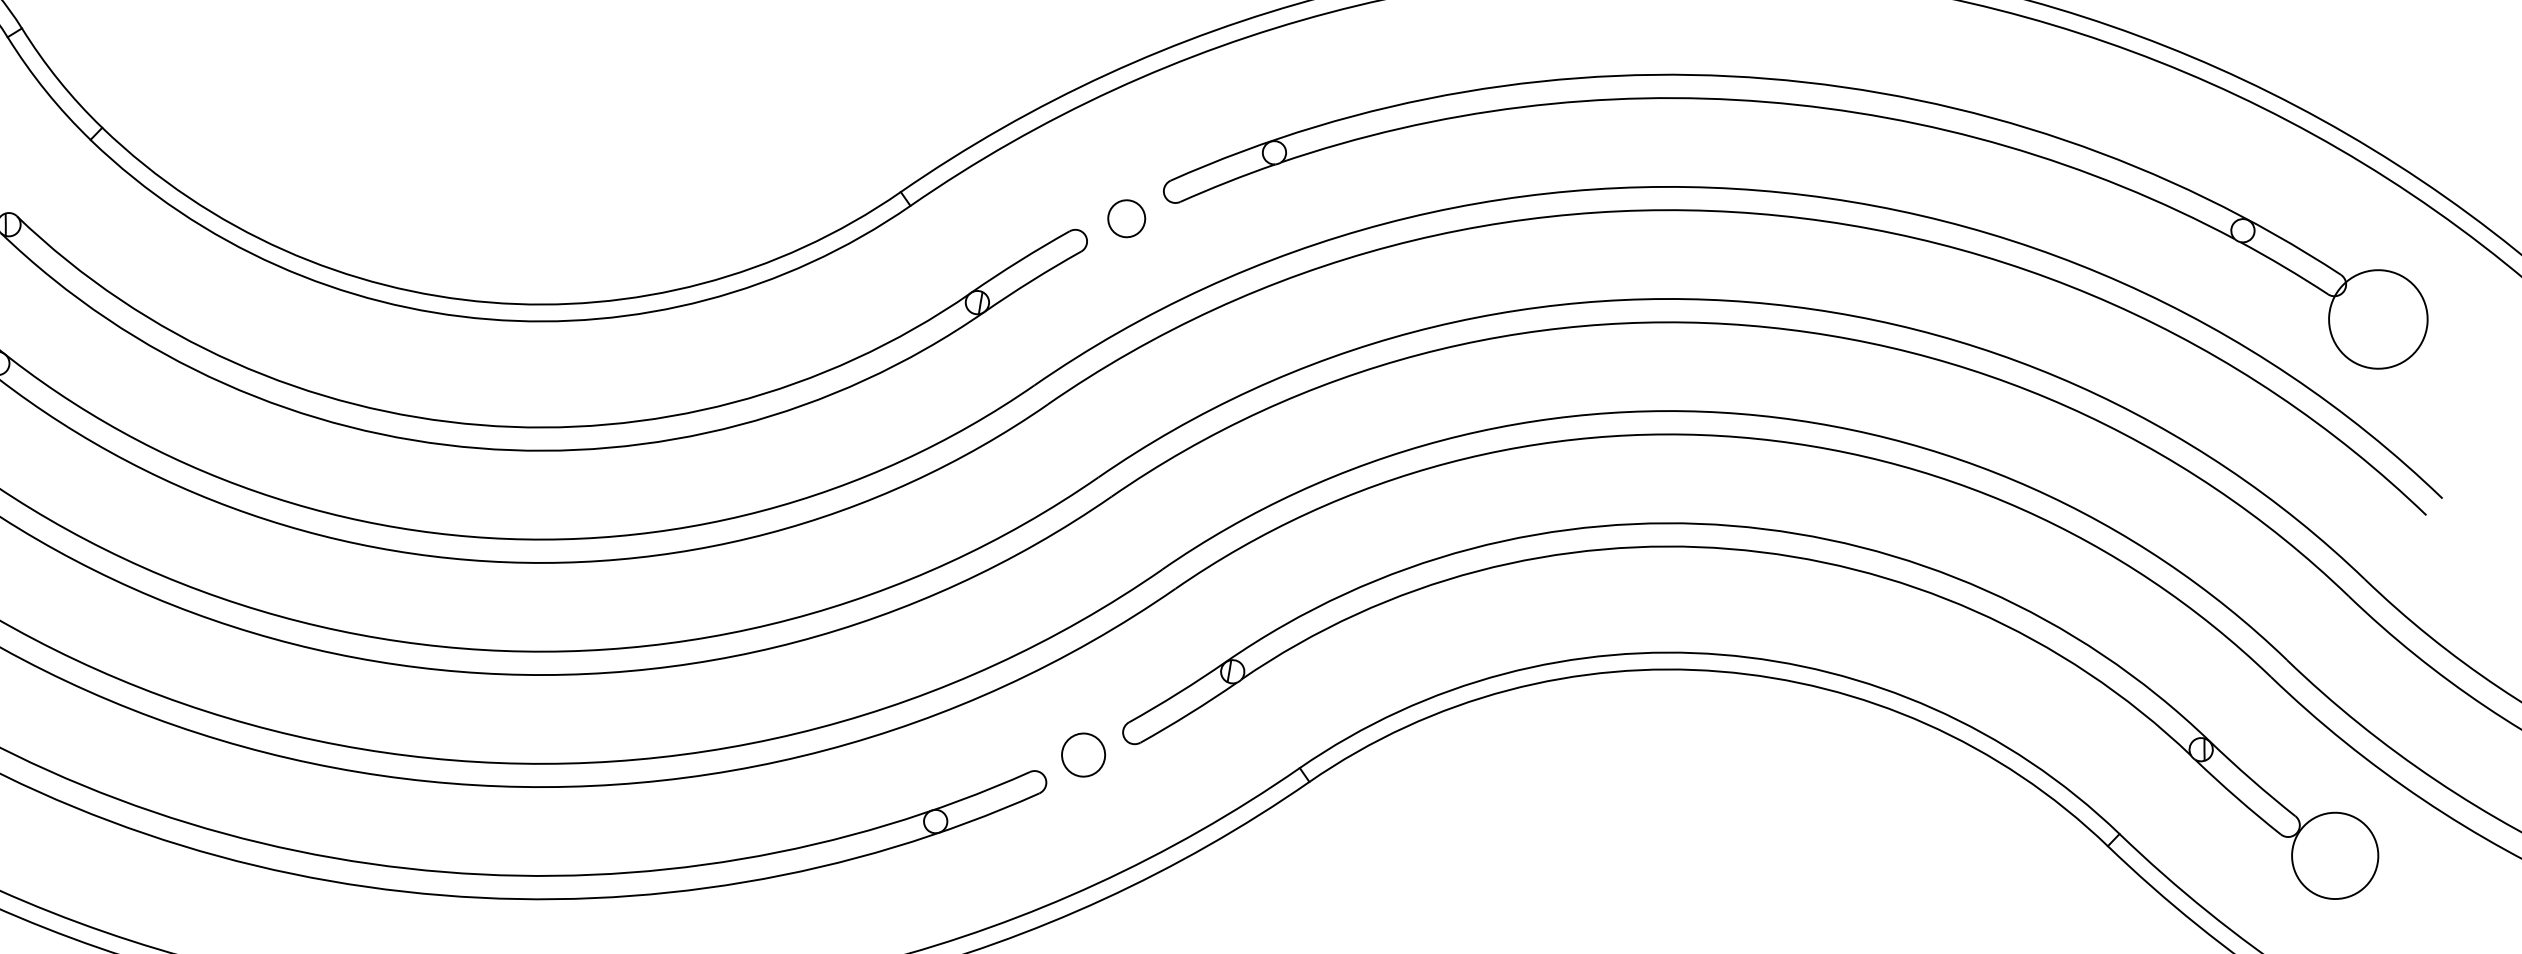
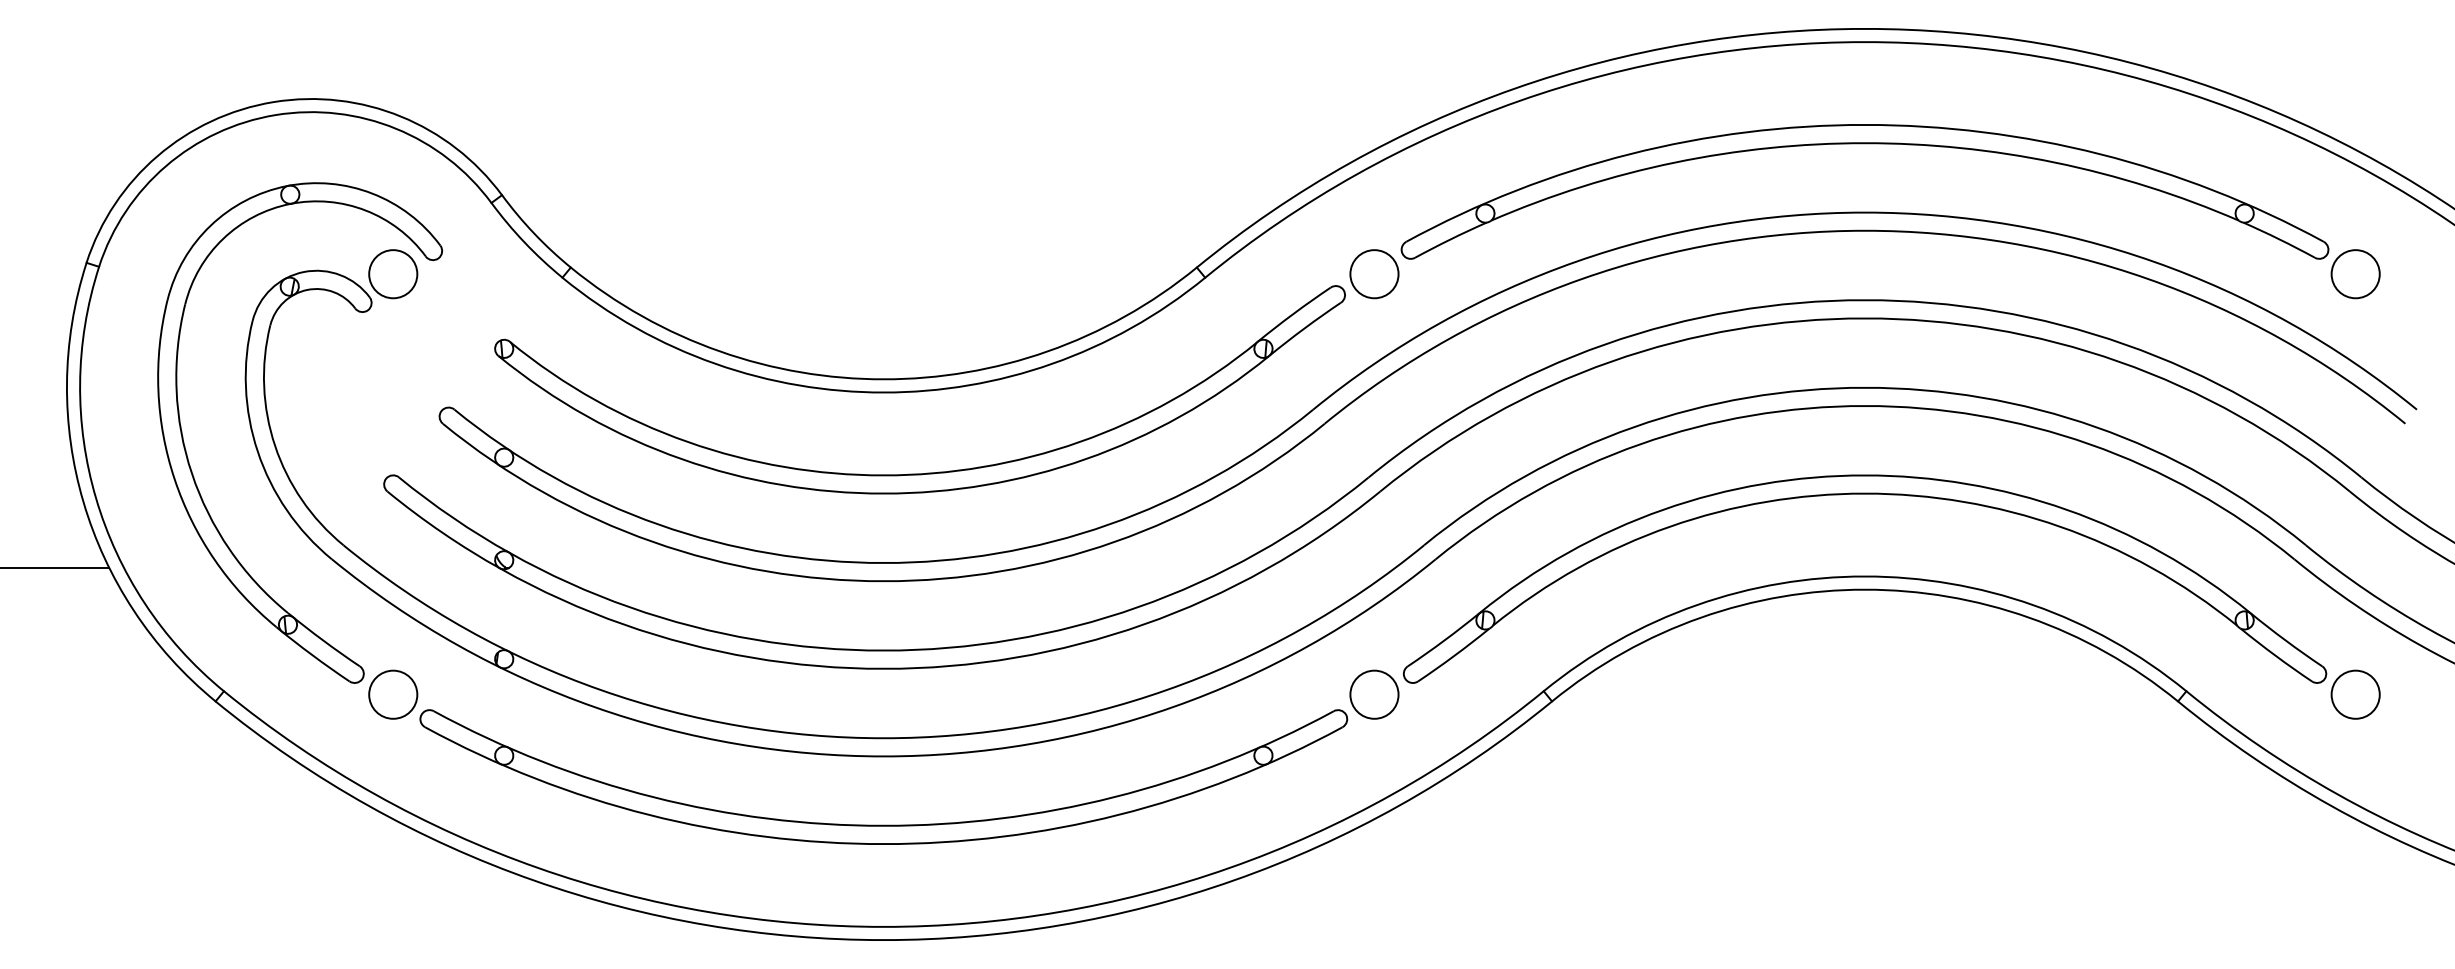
circle: (1126, 219) -> (1374, 274), size x1.67
circle: (2378, 319) -> (2355, 274), size x0.62
circle: (1083, 754) -> (1374, 694), size x1.43
circle: (2334, 855) -> (2355, 694), size x0.71

